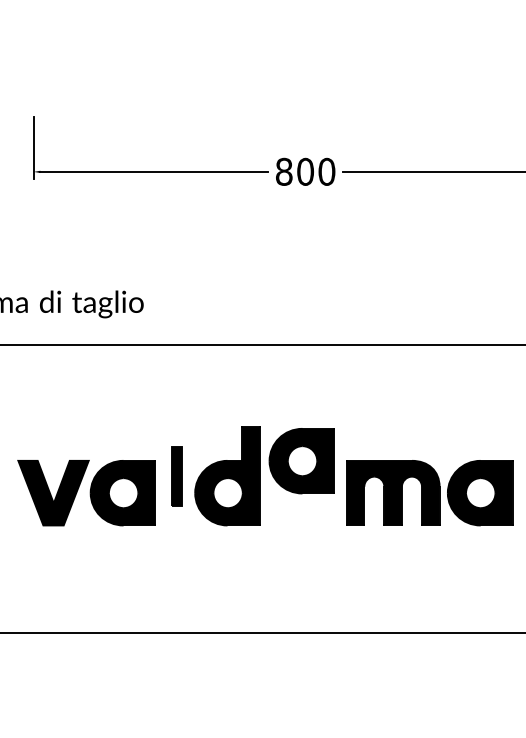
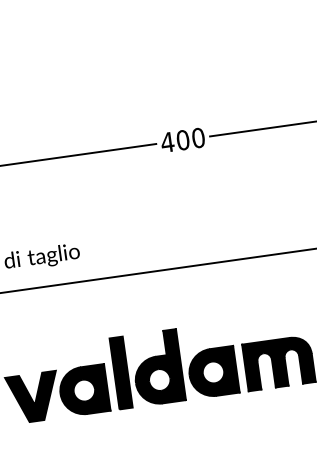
text: (284, 171) -> (167, 142), 800 -> 400
part: (301, 461) -> (212, 372), moved
part: (176, 475) -> (120, 372), size x1.67

